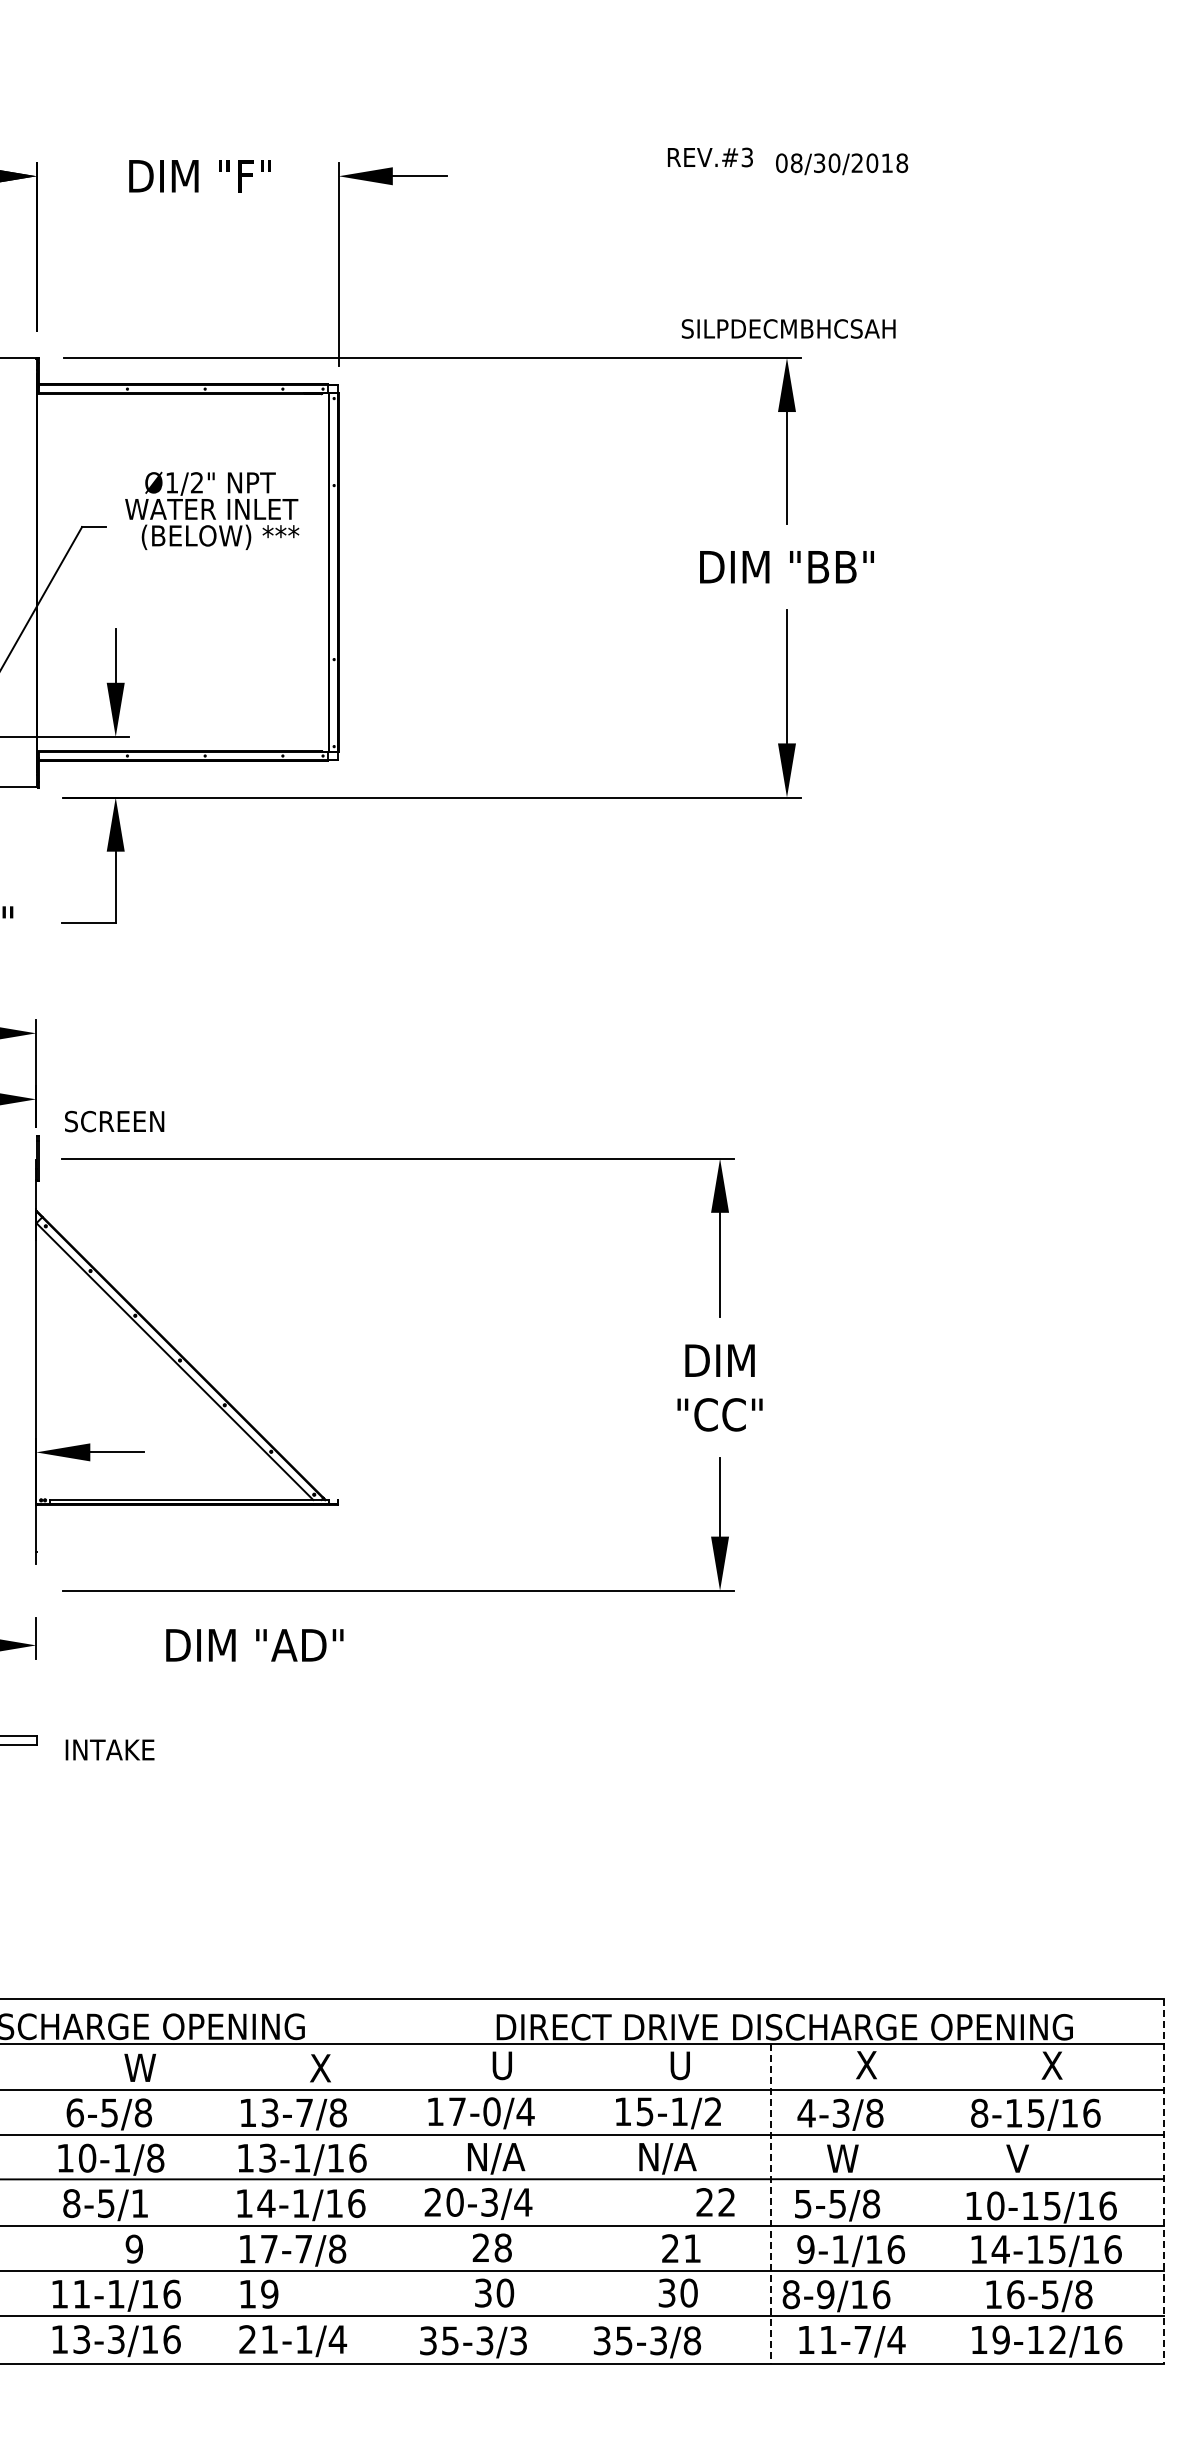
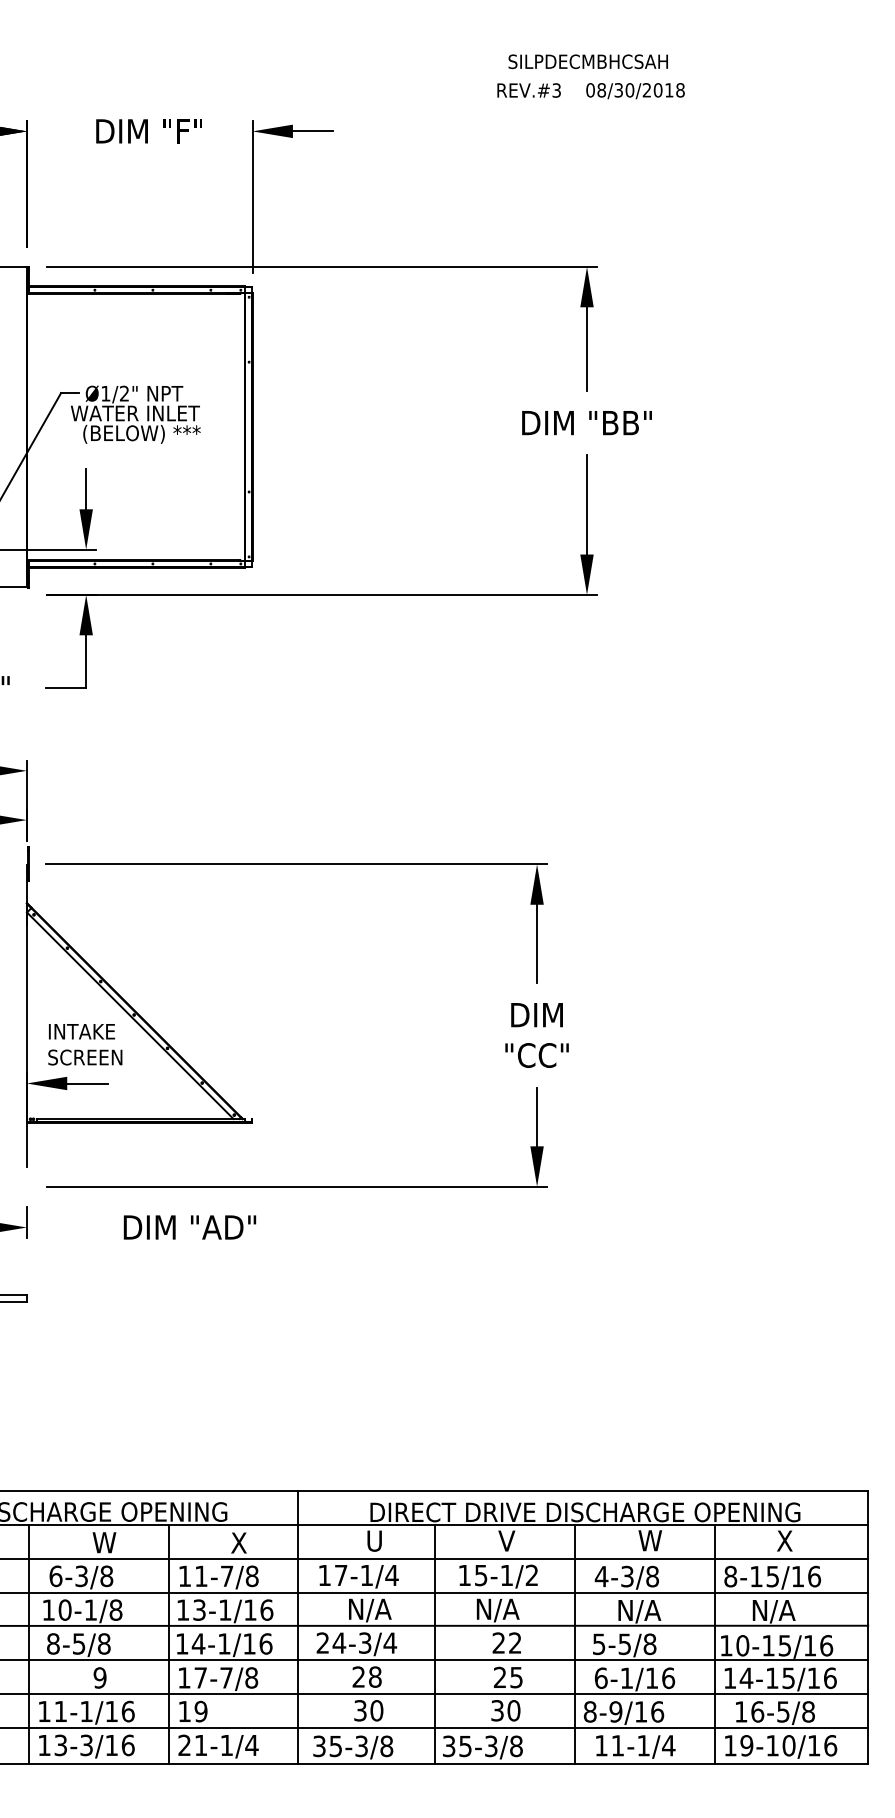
text: (710, 157) -> (529, 90), moved
text: (842, 164) -> (635, 91), moved
text: (788, 328) -> (588, 61), moved
text: (212, 510) -> (136, 414), moved
text: (114, 1121) -> (85, 1057), moved
text: (109, 1749) -> (81, 1031), moved
text: (679, 2065) -> (506, 1540), U -> V
text: (871, 2065) -> (650, 1540), X -> W
text: (491, 2111) -> (366, 1575), 17-0/4 -> 17-1/4
text: (109, 2112) -> (81, 1576), 6-5/8 -> 6-3/8
text: (269, 2112) -> (200, 1576), 13-7/8 -> 11-7/8
text: (856, 2160) -> (638, 1611), W -> N/A
text: (1036, 2160) -> (773, 1611), V -> N/A
line: (399, 2180) -> (297, 1626), added
line: (1163, 2181) -> (867, 1627), dashed -> solid
text: (454, 2202) -> (338, 1643), 20-3/4 -> 24-3/4
text: (715, 2202) -> (506, 1643), moved
line: (39, 2203) -> (29, 1643), added
text: (139, 2203) -> (103, 1643), 8-5/1 -> 8-5/8
line: (226, 2203) -> (168, 1643), added
line: (582, 2203) -> (434, 1643), added
line: (958, 2203) -> (714, 1643), added
line: (771, 2204) -> (575, 1644), dashed -> solid
text: (692, 2248) -> (516, 1677), 21 -> 25
text: (805, 2249) -> (600, 1678), 9-1/16 -> 6-1/16
text: (862, 2339) -> (643, 1745), 11-7/4 -> 11-1/4
text: (1057, 2339) -> (788, 1745), 19-12/16 -> 19-10/16
text: (518, 2340) -> (386, 1746), 35-3/3 -> 35-3/8

